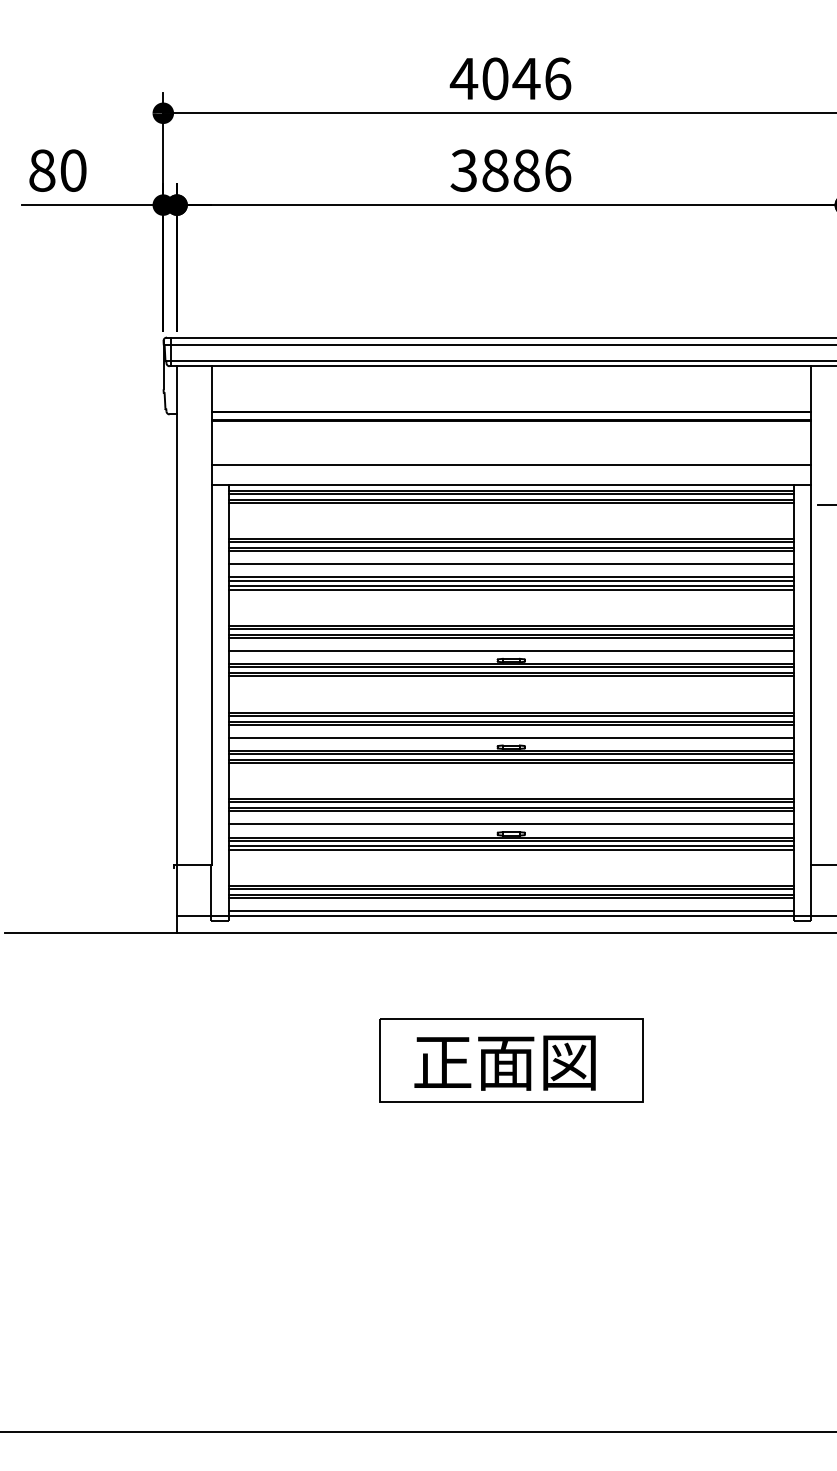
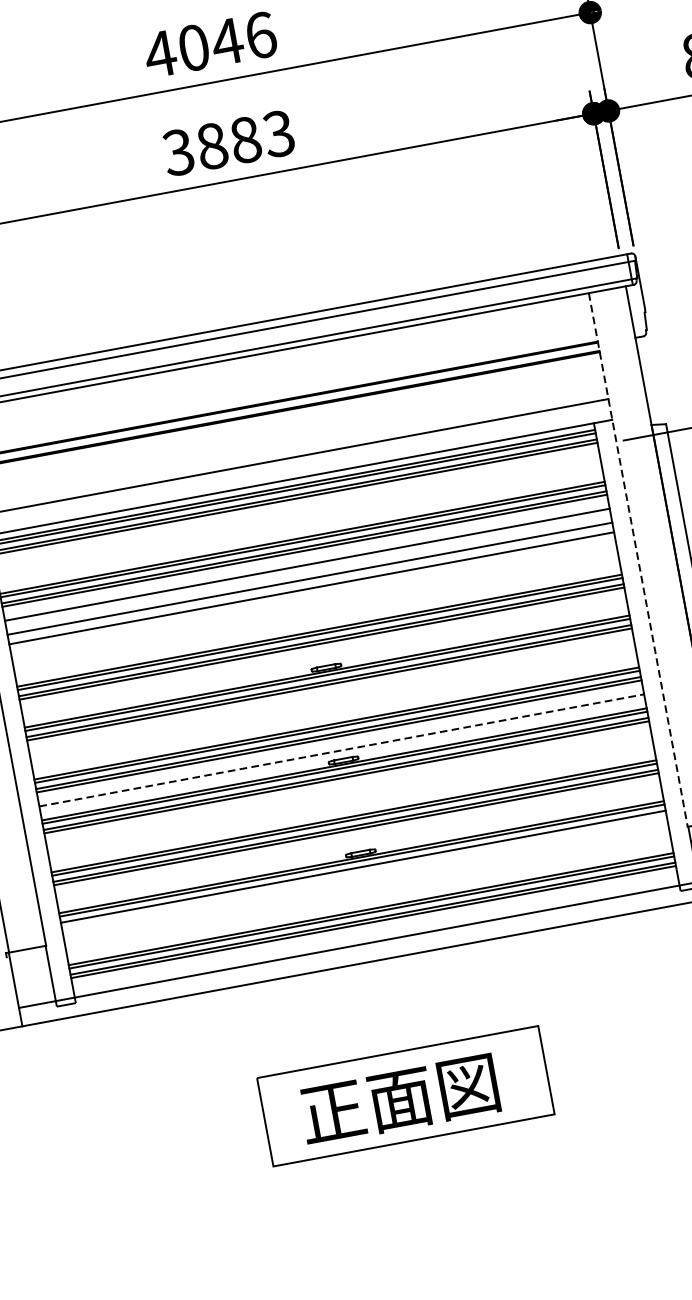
text: (557, 170) -> (278, 133), 3886 -> 3883
line: (510, 580) -> (309, 582), removed
line: (510, 589) -> (311, 591), removed
line: (810, 616) -> (638, 561), solid -> dashed
line: (510, 651) -> (323, 658), removed
line: (511, 737) -> (341, 750), solid -> dashed
line: (510, 824) -> (358, 843), removed
line: (510, 849) -> (363, 870), removed
line: (510, 911) -> (375, 936), removed

